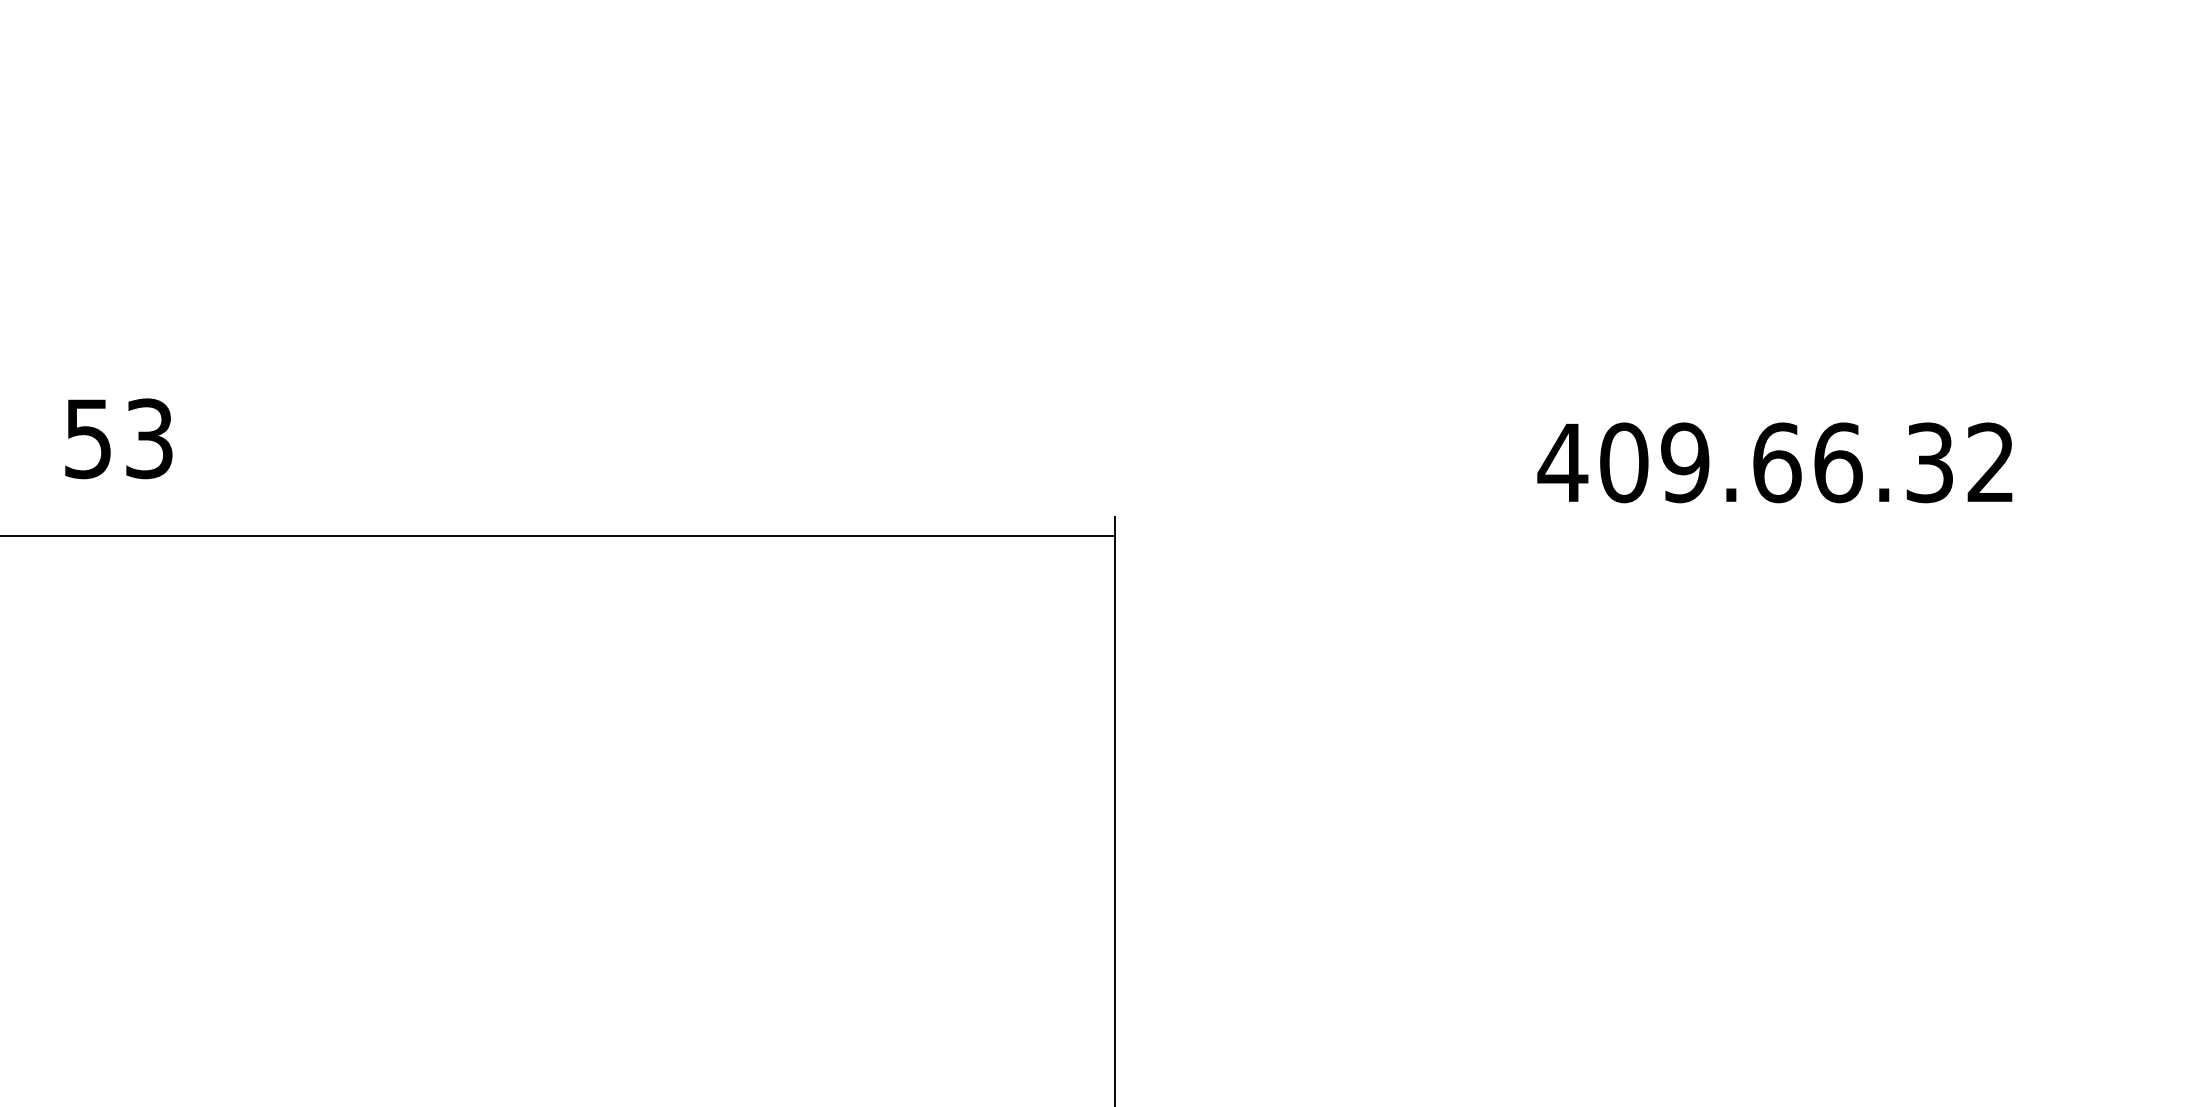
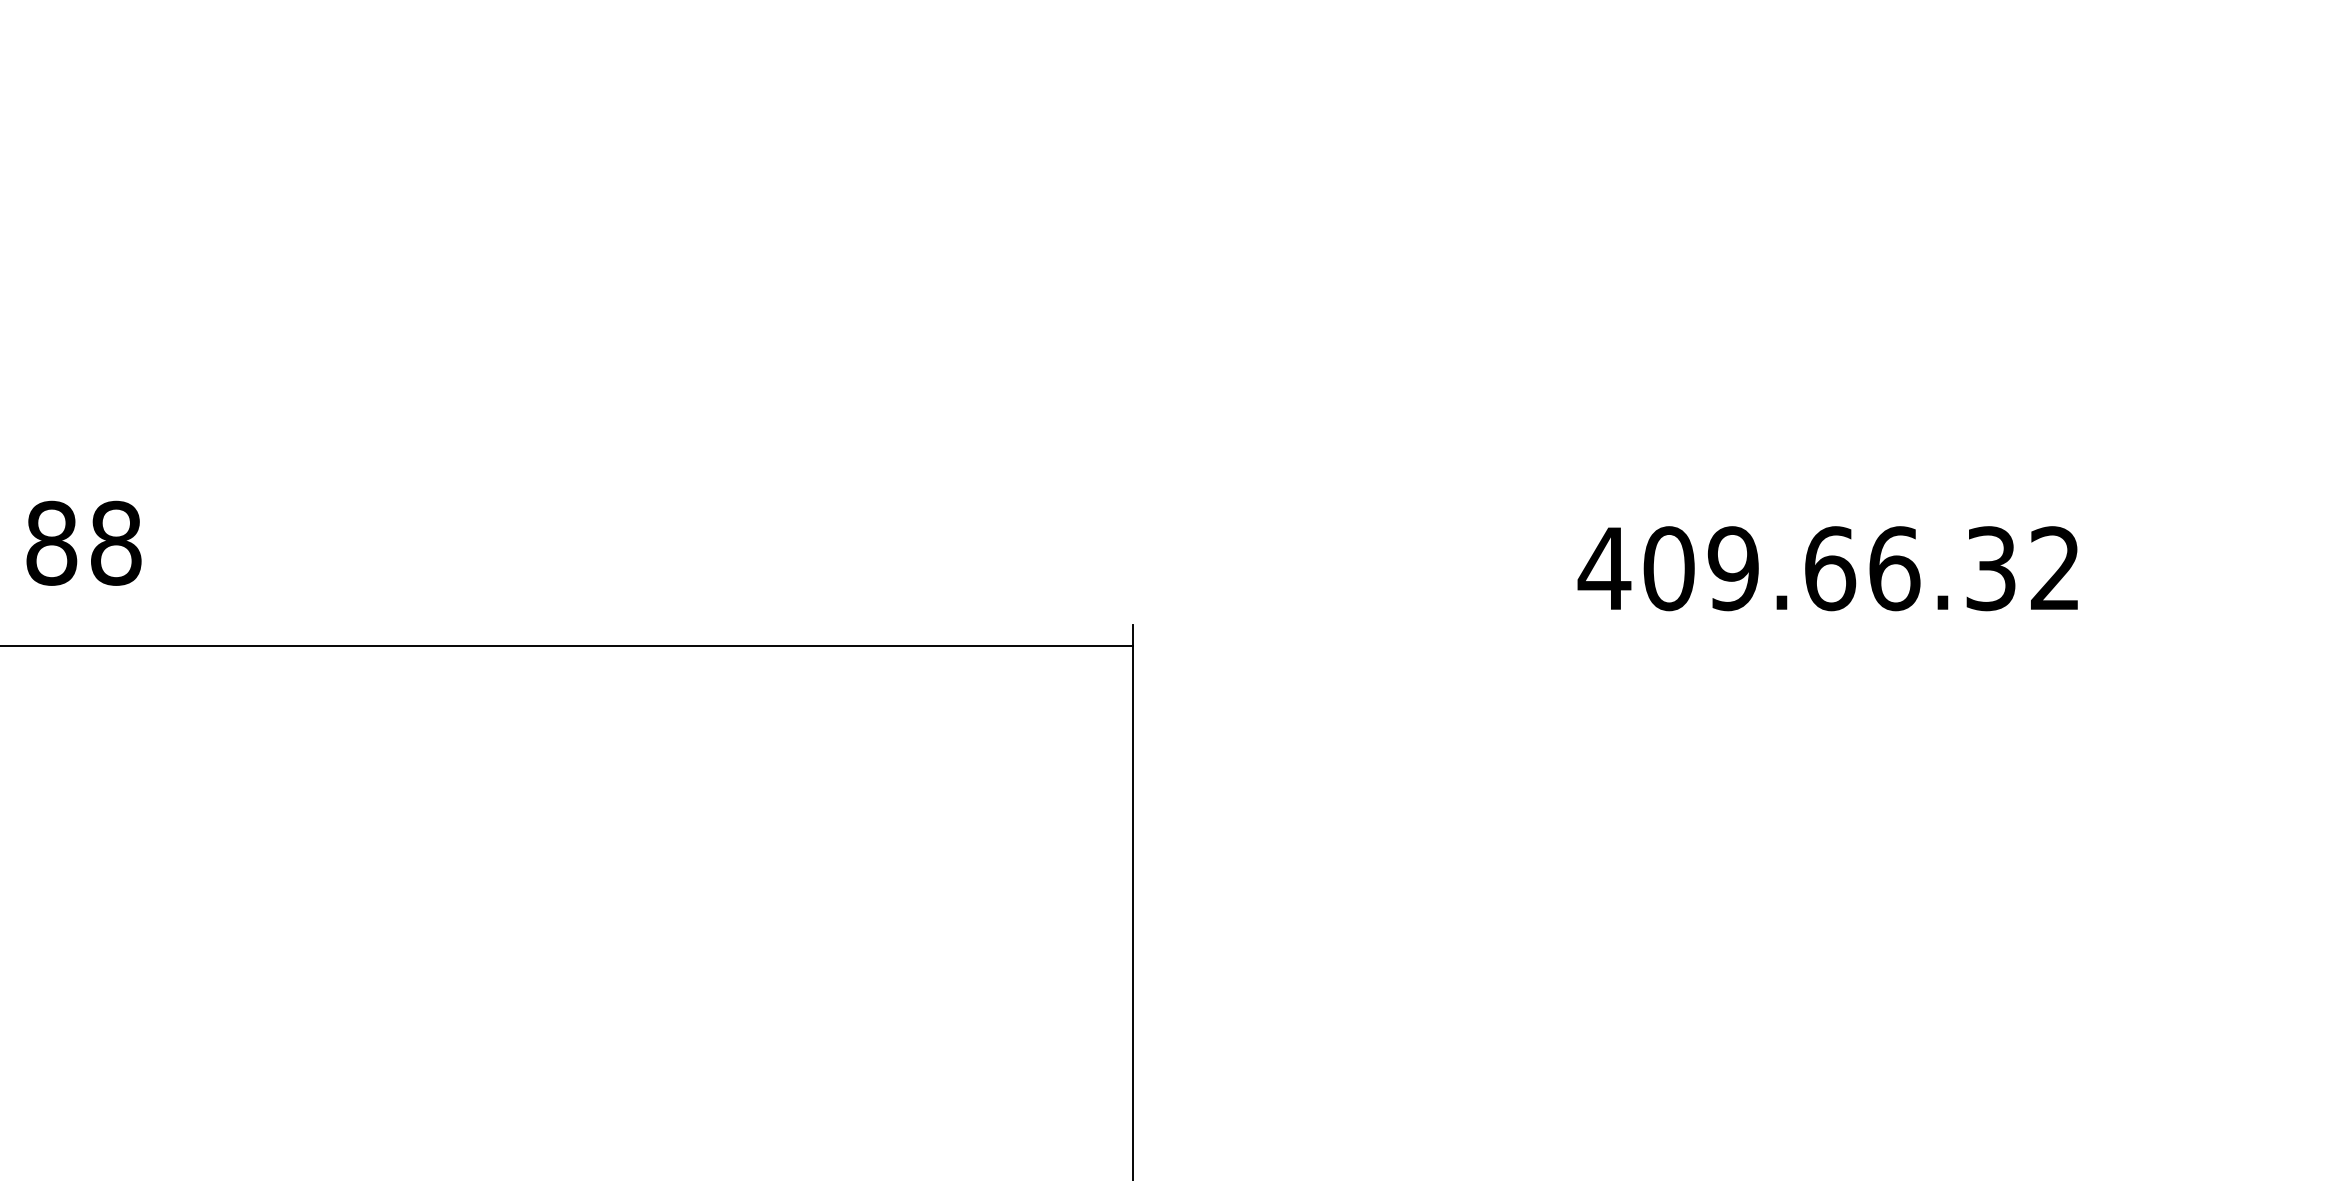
text: (118, 437) -> (83, 542), 53 -> 88

